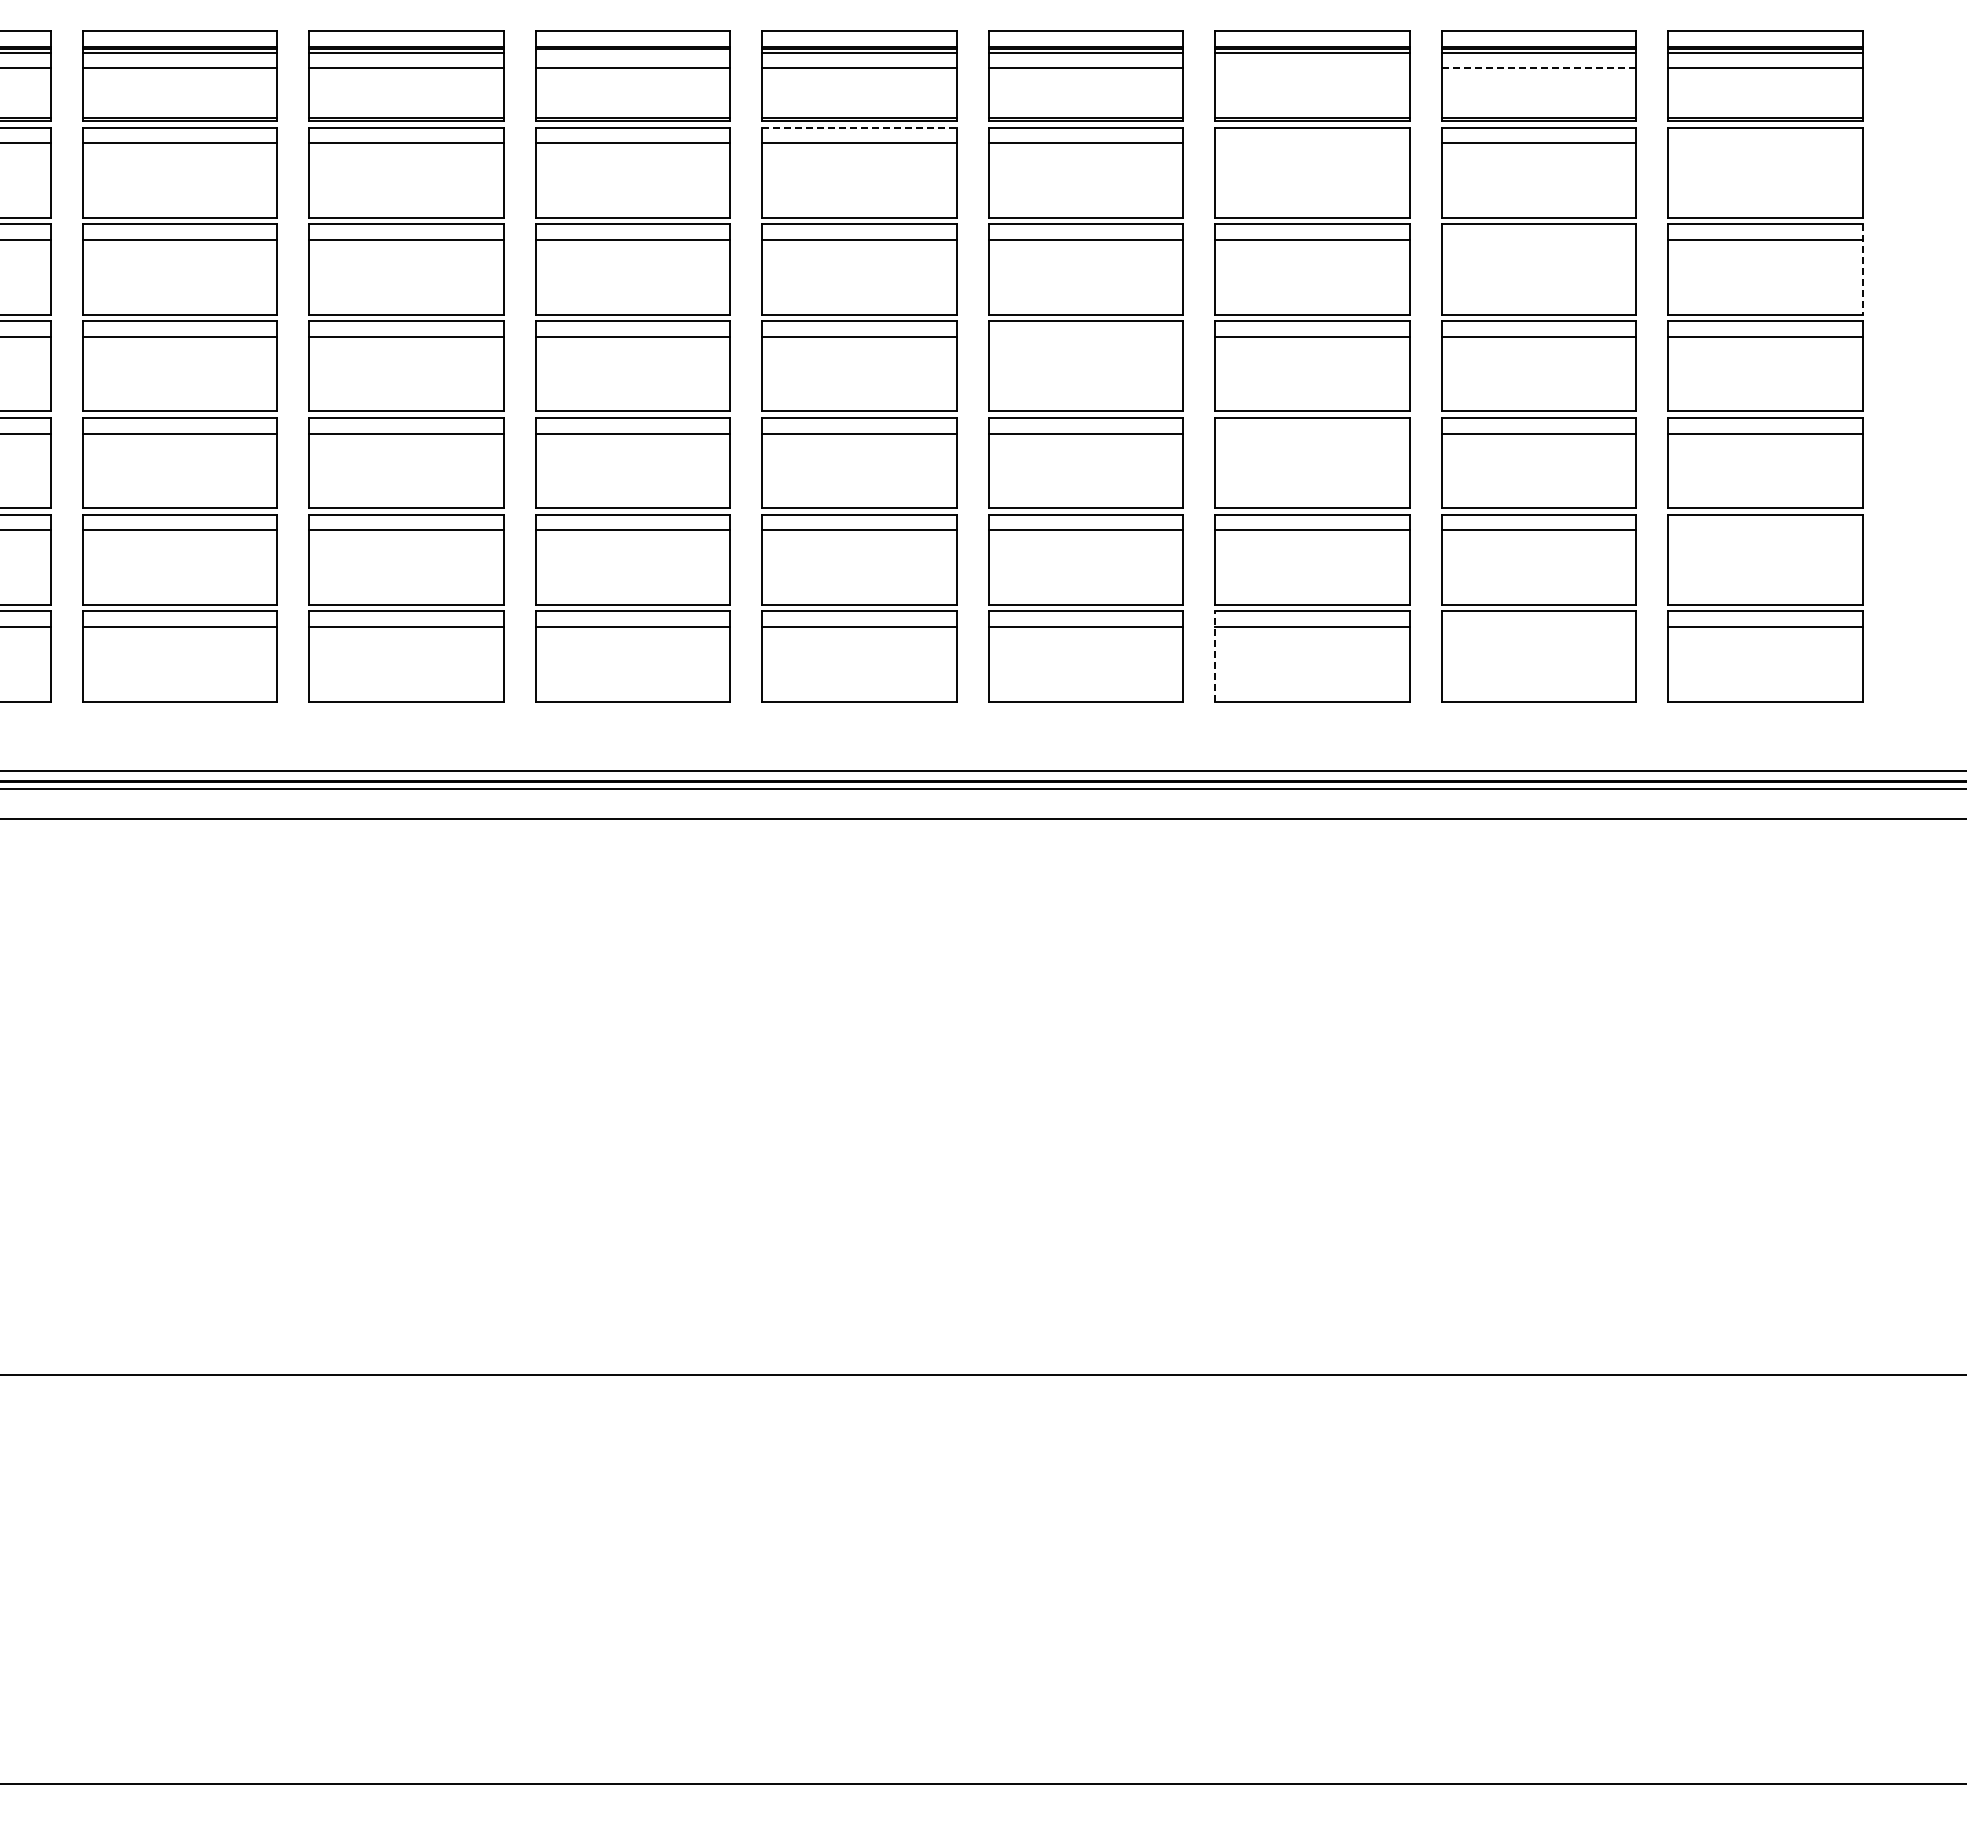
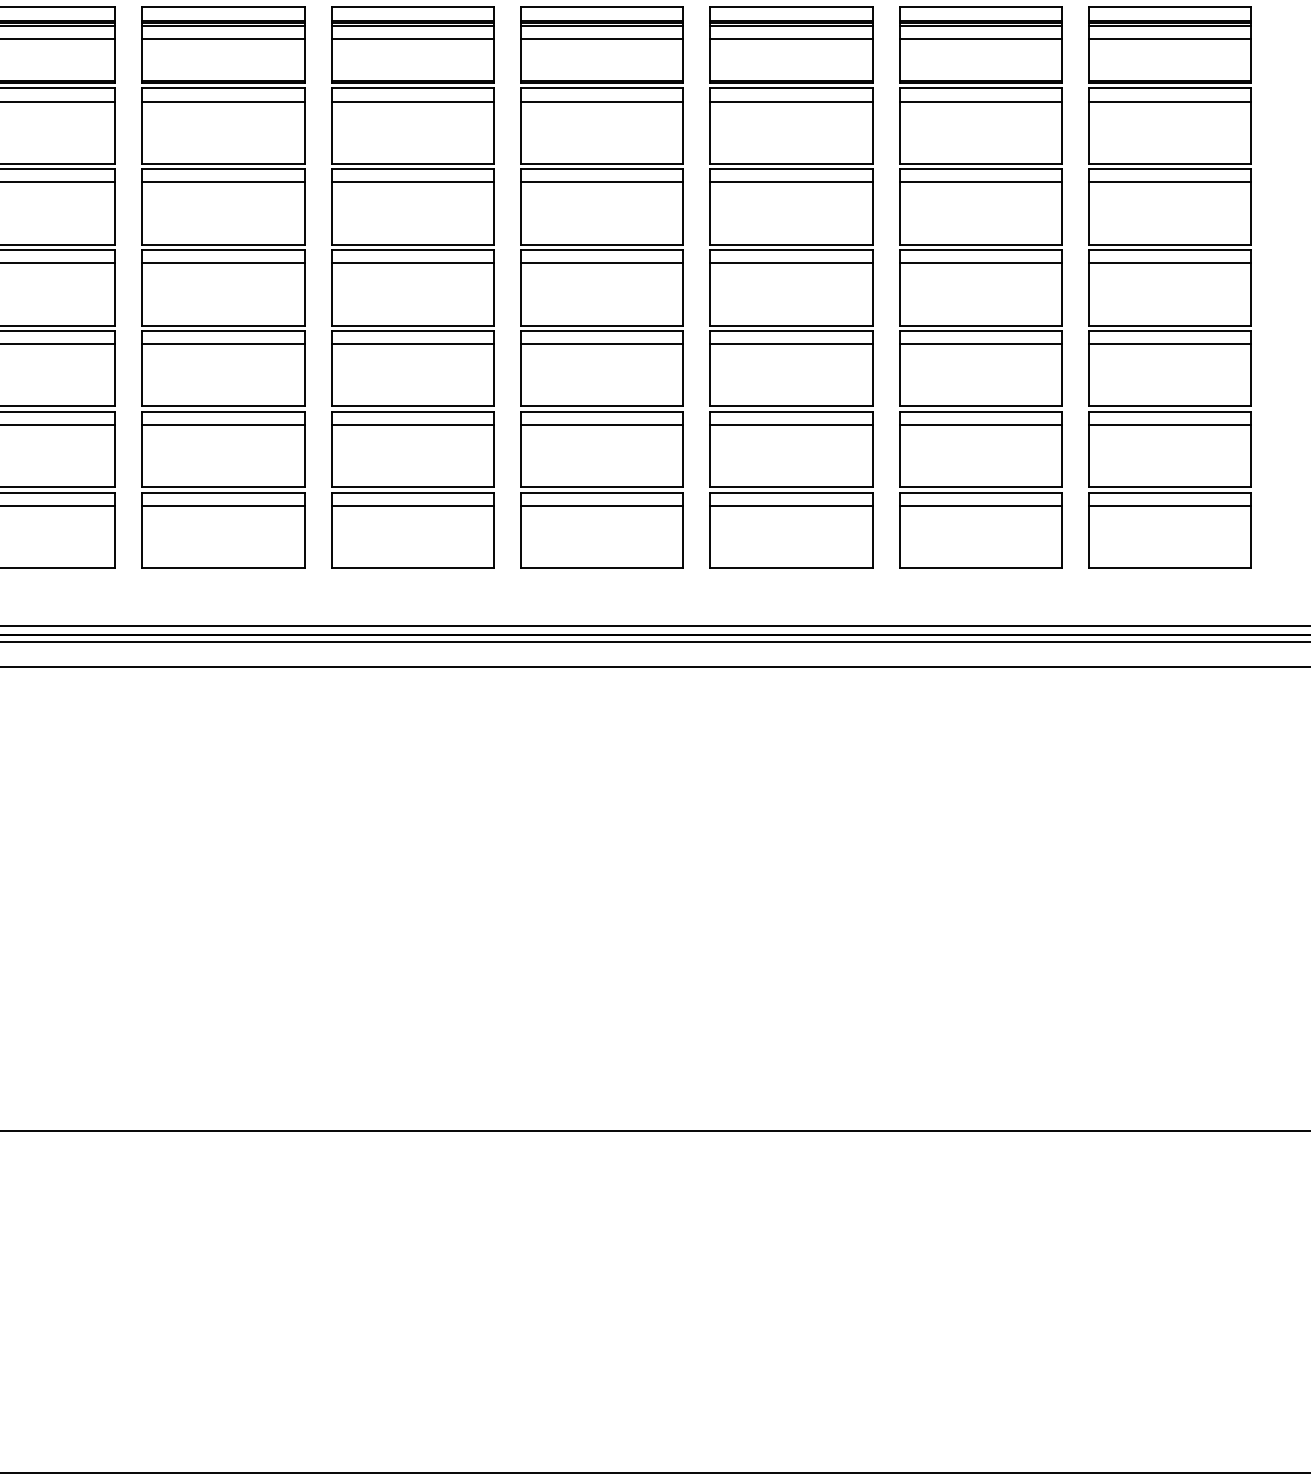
line: (632, 52) -> (222, 25), added
line: (1312, 68) -> (791, 38), added
line: (1538, 68) -> (980, 38), dashed -> solid
line: (860, 127) -> (413, 88), dashed -> solid
line: (1312, 143) -> (791, 101), added
line: (1765, 143) -> (1170, 101), added
line: (1538, 240) -> (980, 182), added
line: (1862, 269) -> (1251, 207), dashed -> solid
line: (1085, 336) -> (601, 263), added
line: (1312, 433) -> (791, 344), added
line: (1765, 530) -> (1170, 425), added
line: (1538, 627) -> (980, 506), added
line: (1215, 655) -> (710, 529), dashed -> solid

